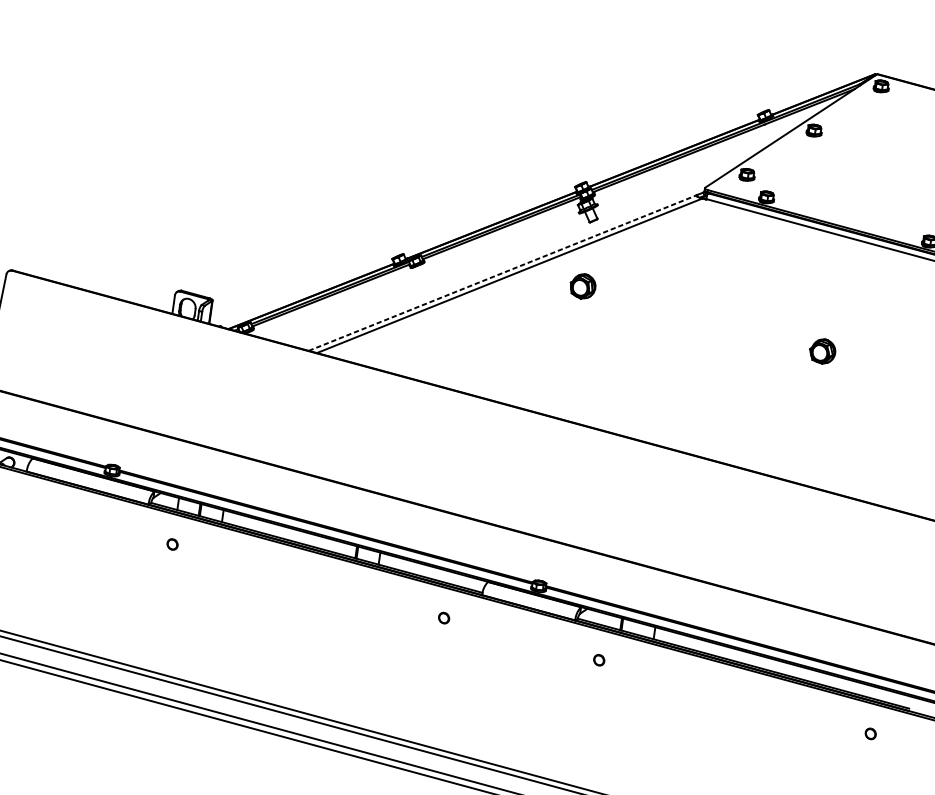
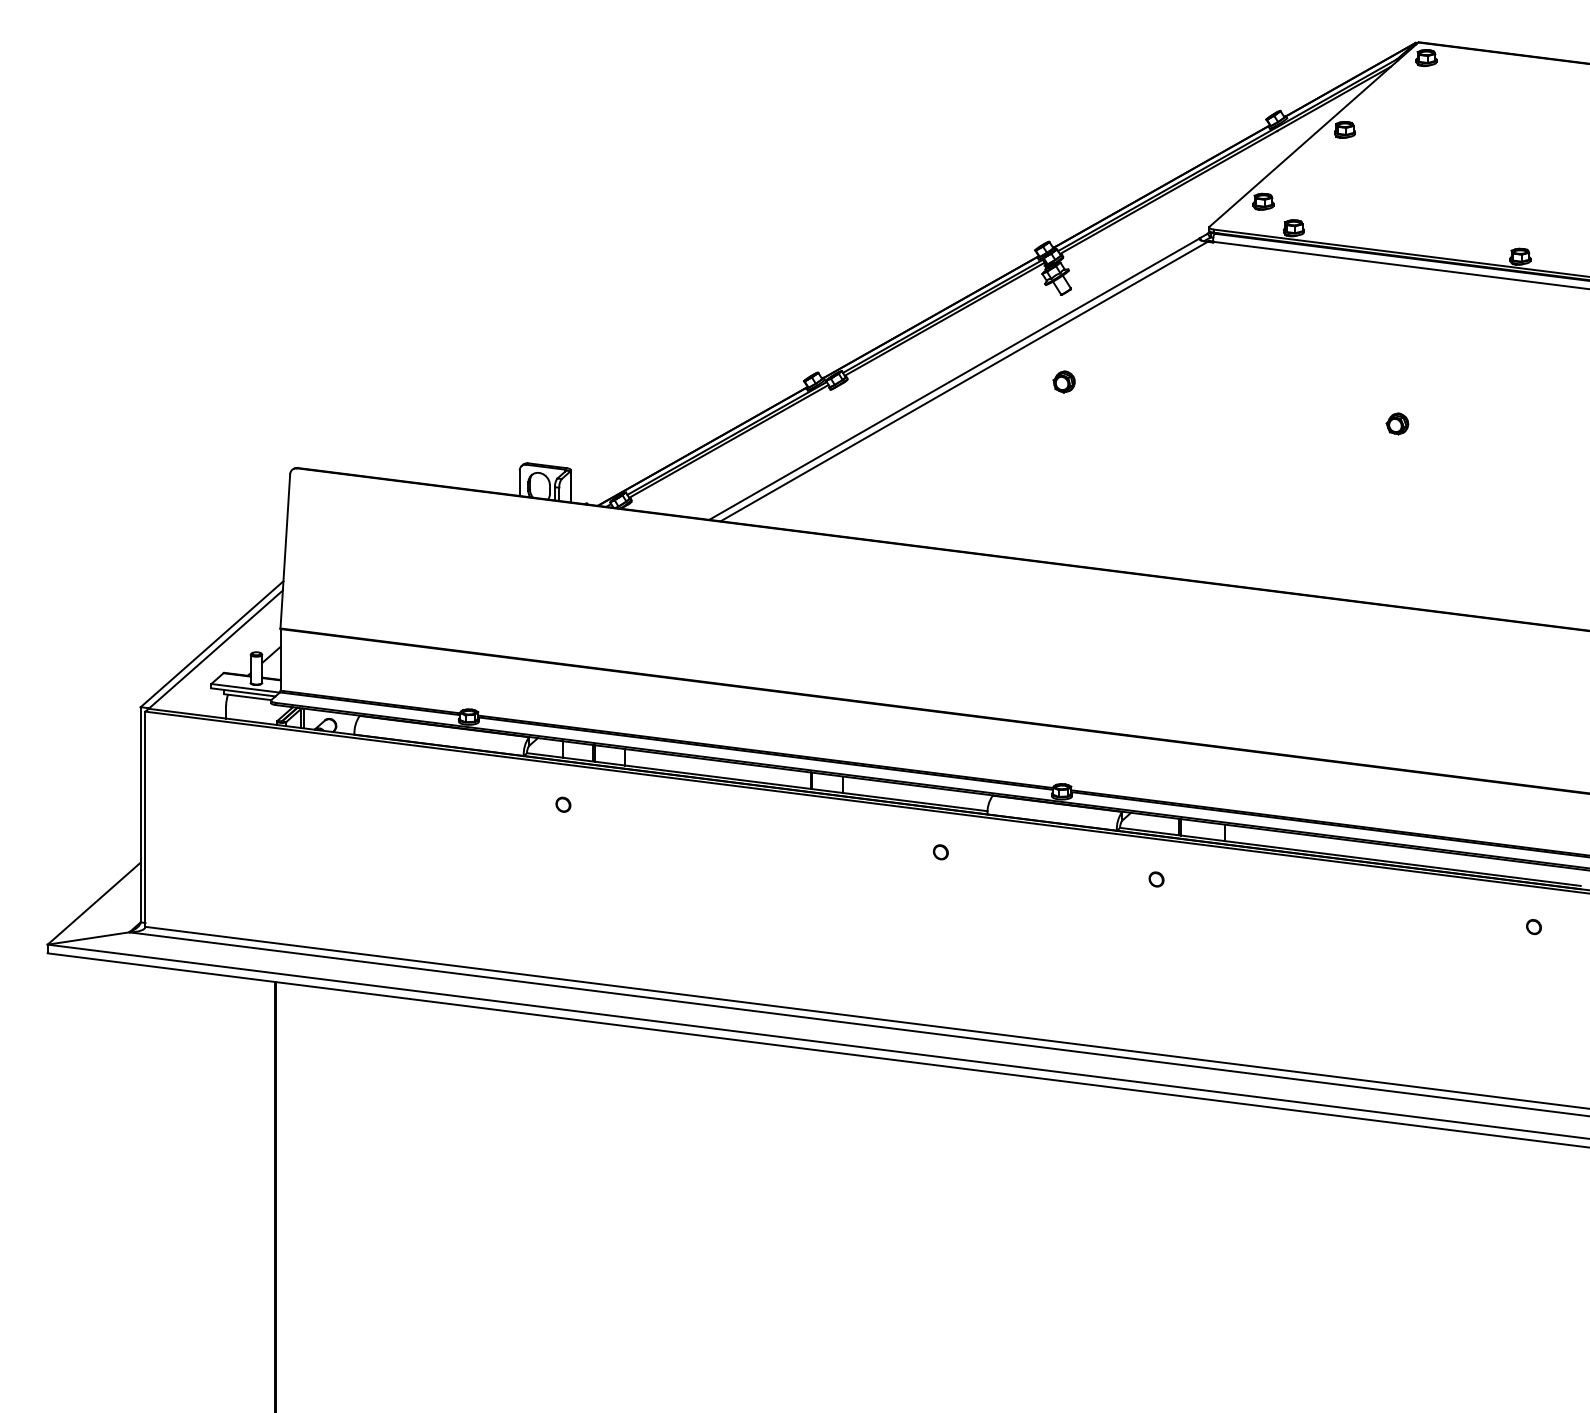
line: (502, 273) -> (954, 379), dashed -> solid
part: (582, 285) -> (1063, 381), size x0.62
part: (822, 351) -> (1397, 423), size x0.62

